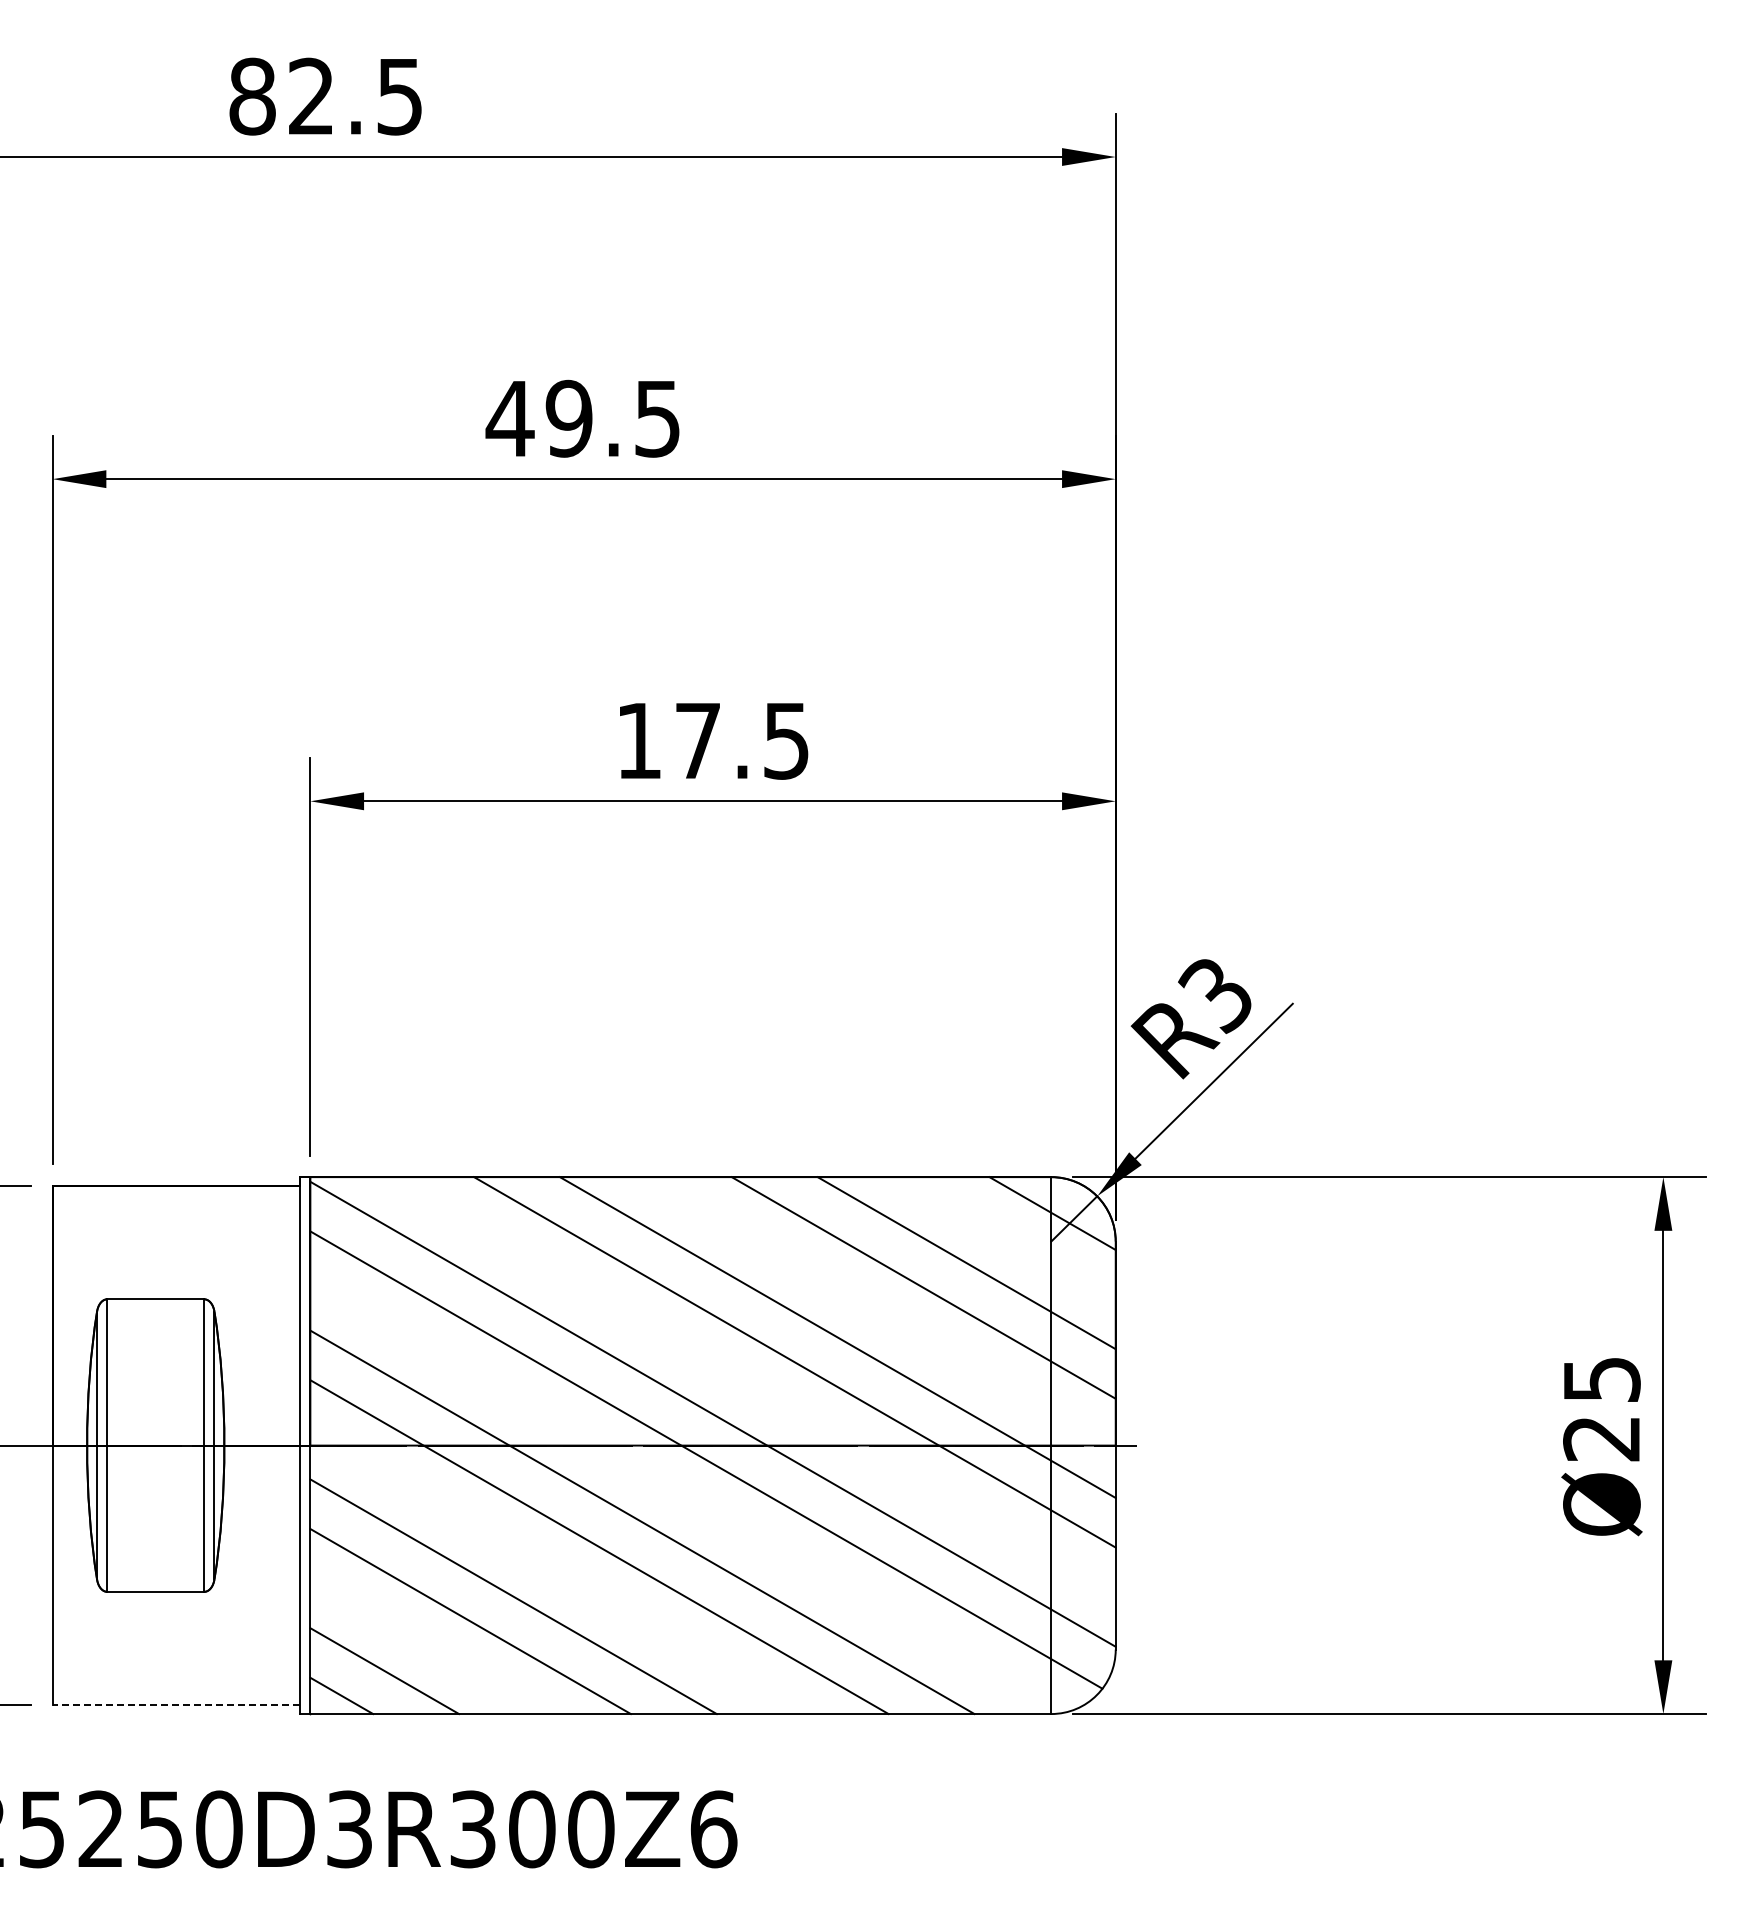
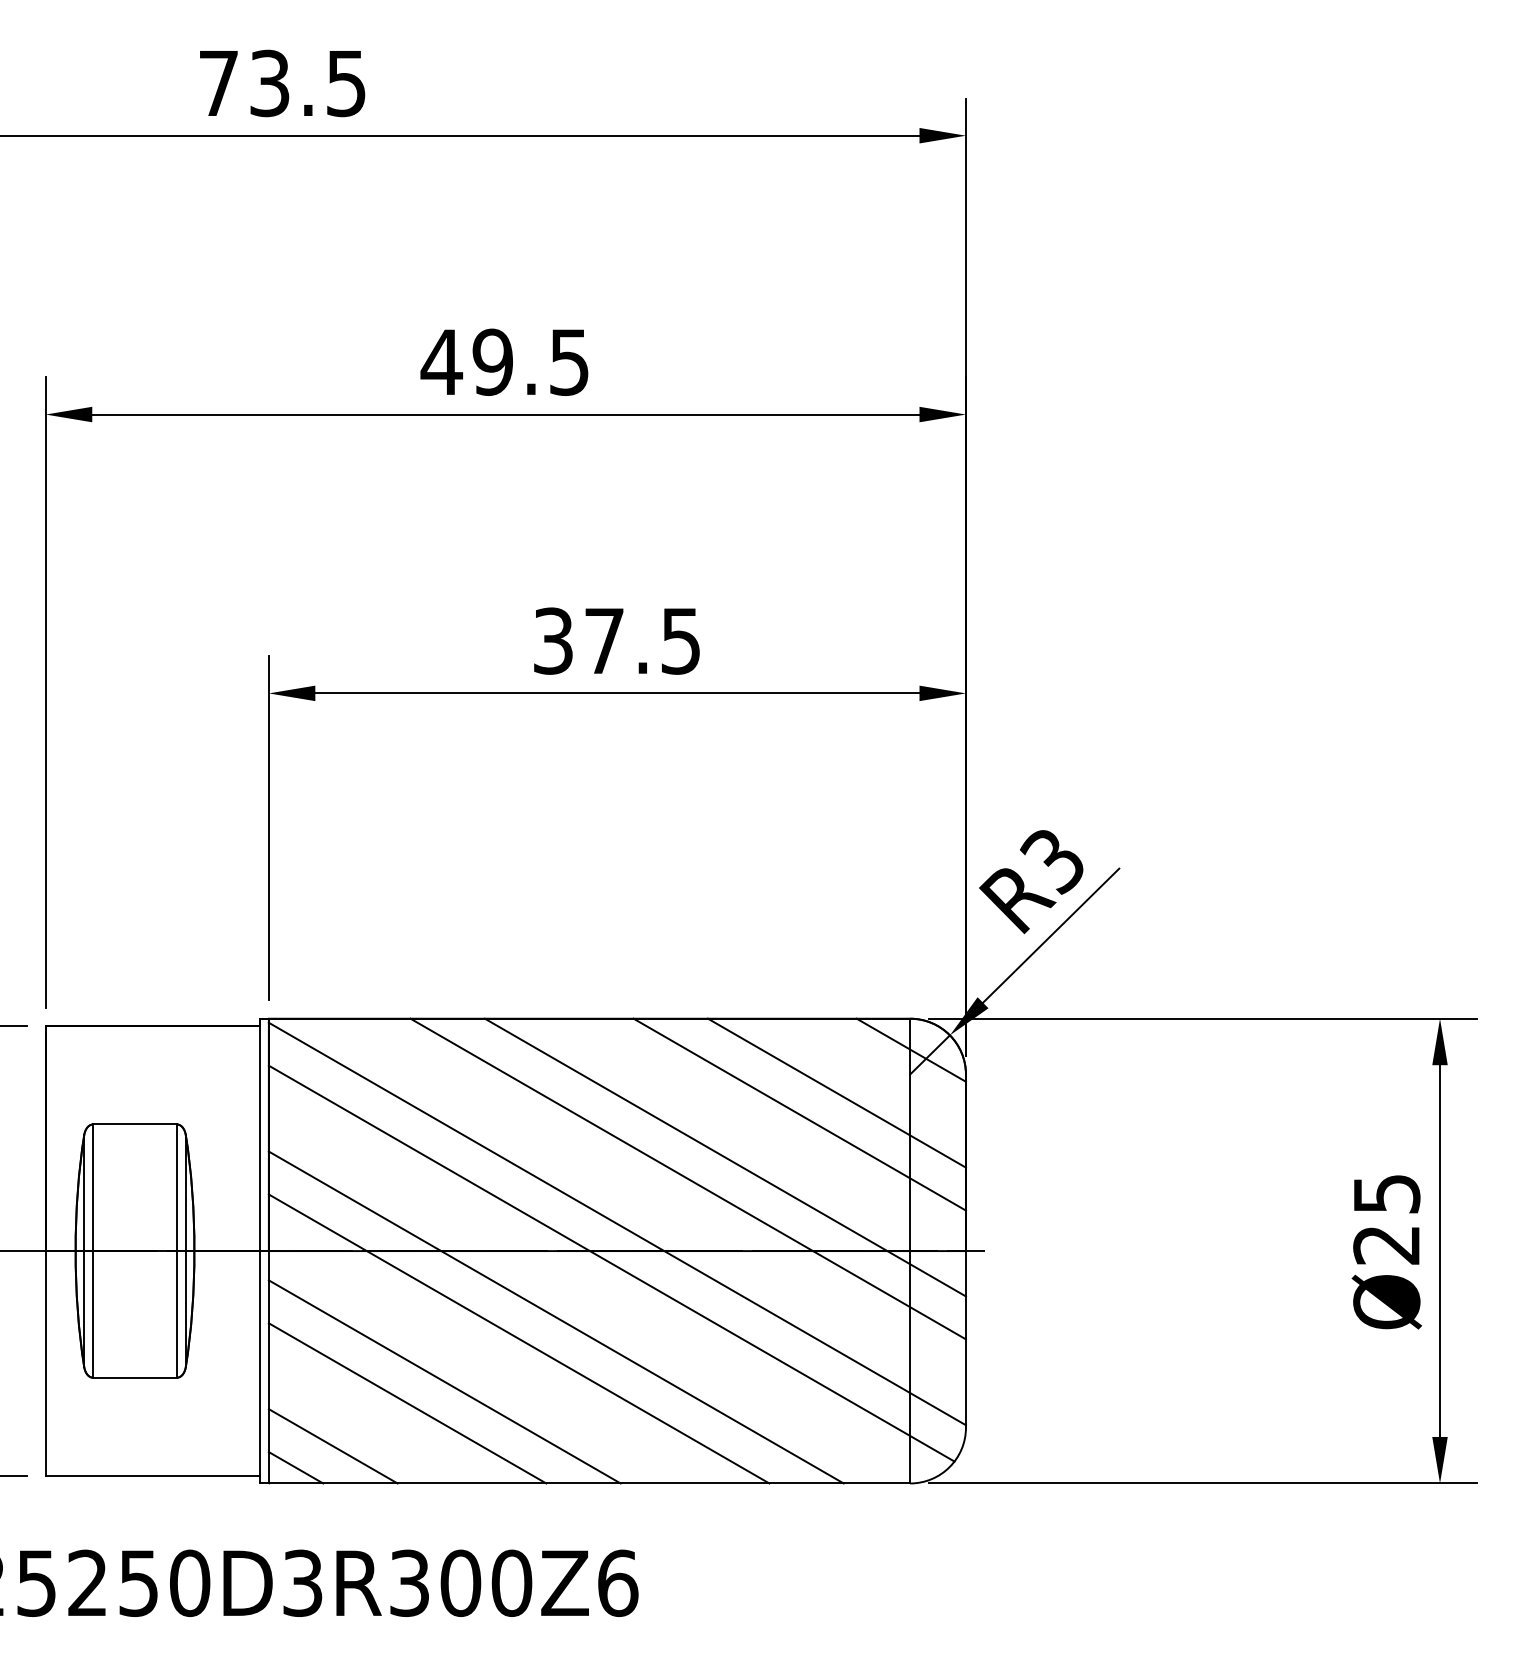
text: (281, 96) -> (243, 83), 82.5 -> 73.5
text: (638, 740) -> (552, 640), 17.5 -> 37.5
line: (175, 1705) -> (152, 1476), dashed -> solid

